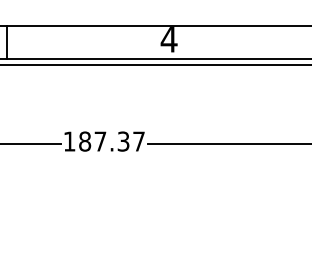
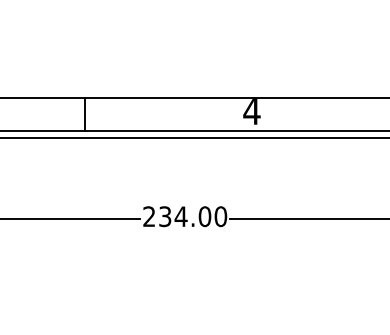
text: (104, 141) -> (185, 216), 187.37 -> 234.00

